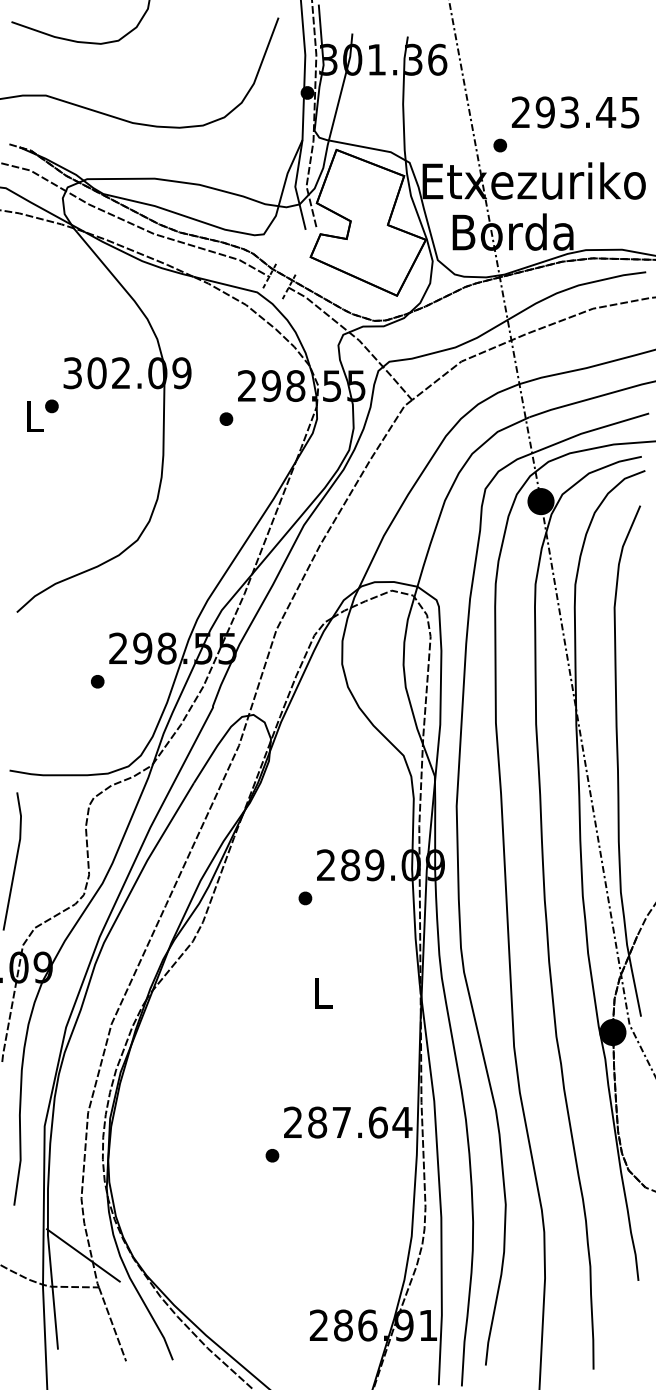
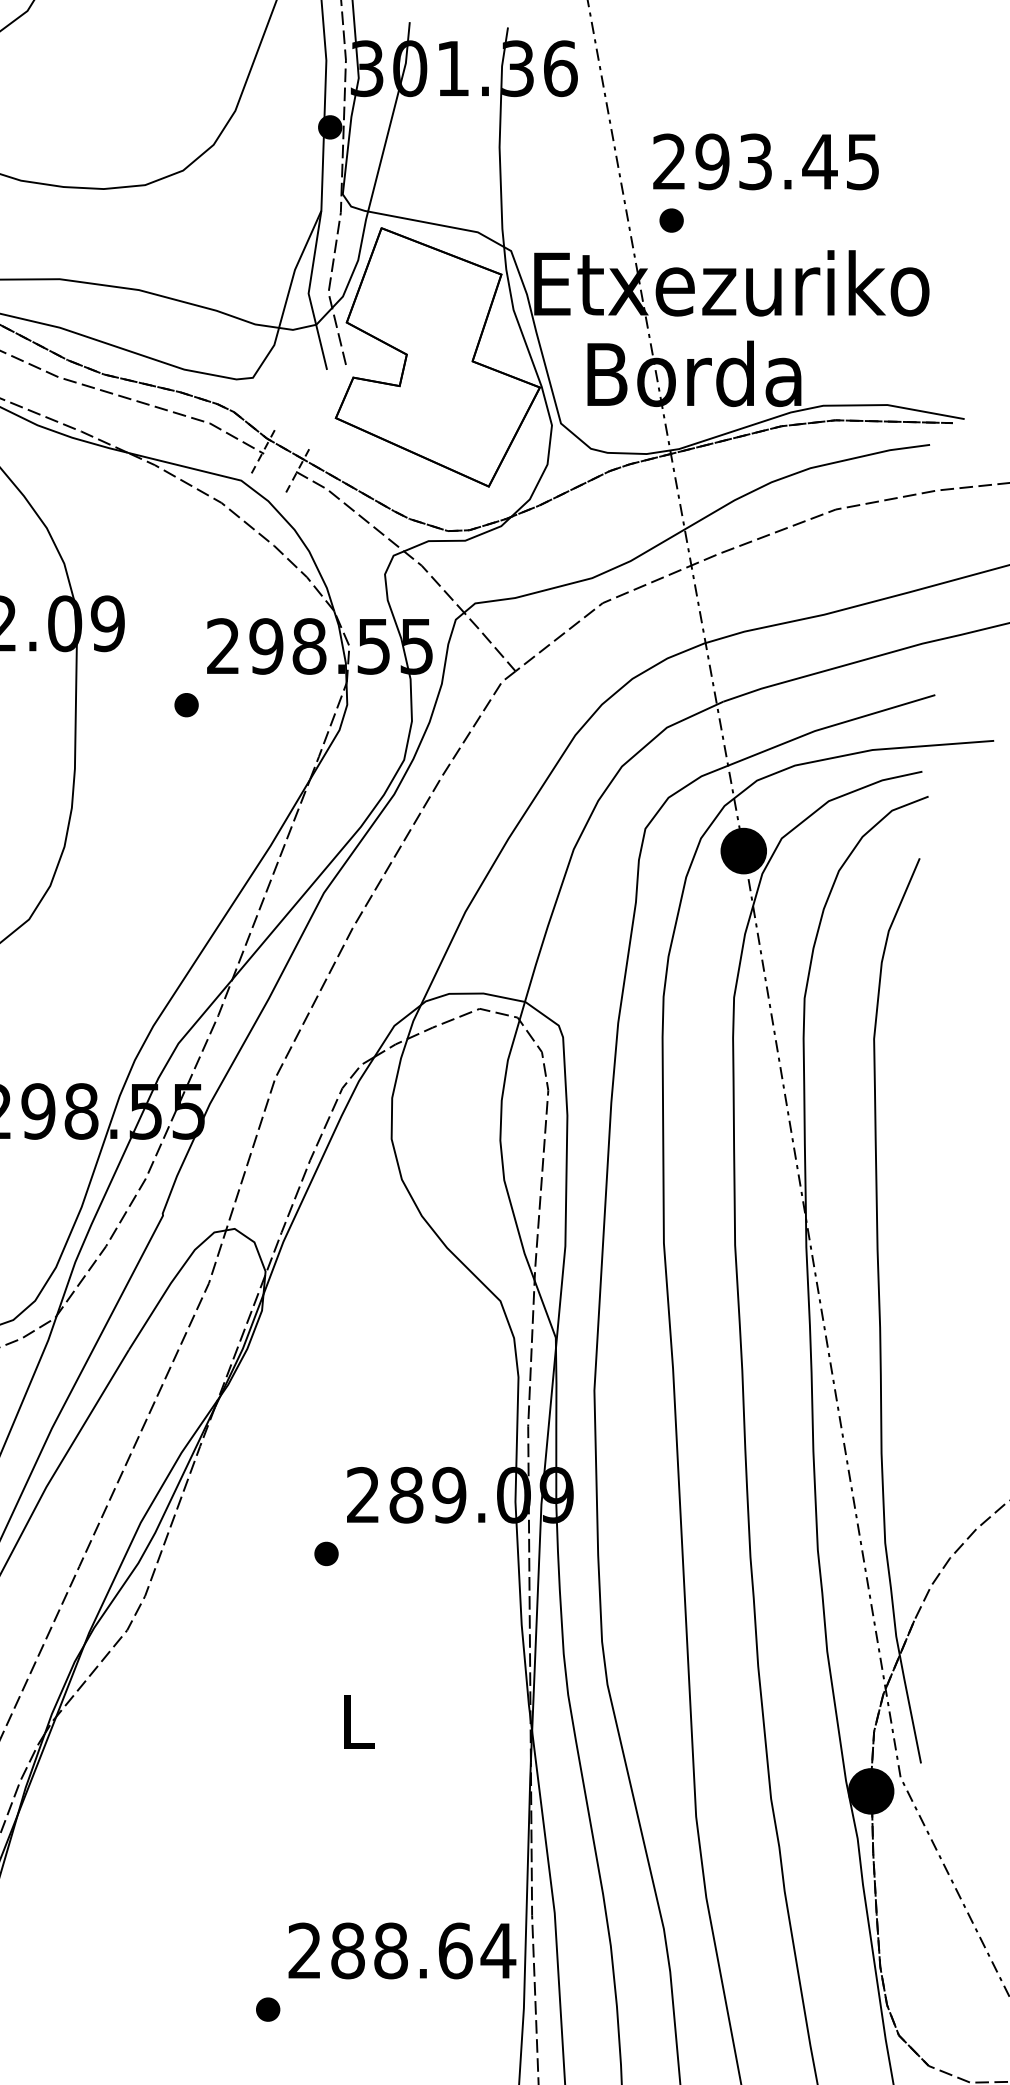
text: (575, 112) -> (765, 161), moved
text: (341, 1122) -> (390, 1950), 287.64 -> 288.64

